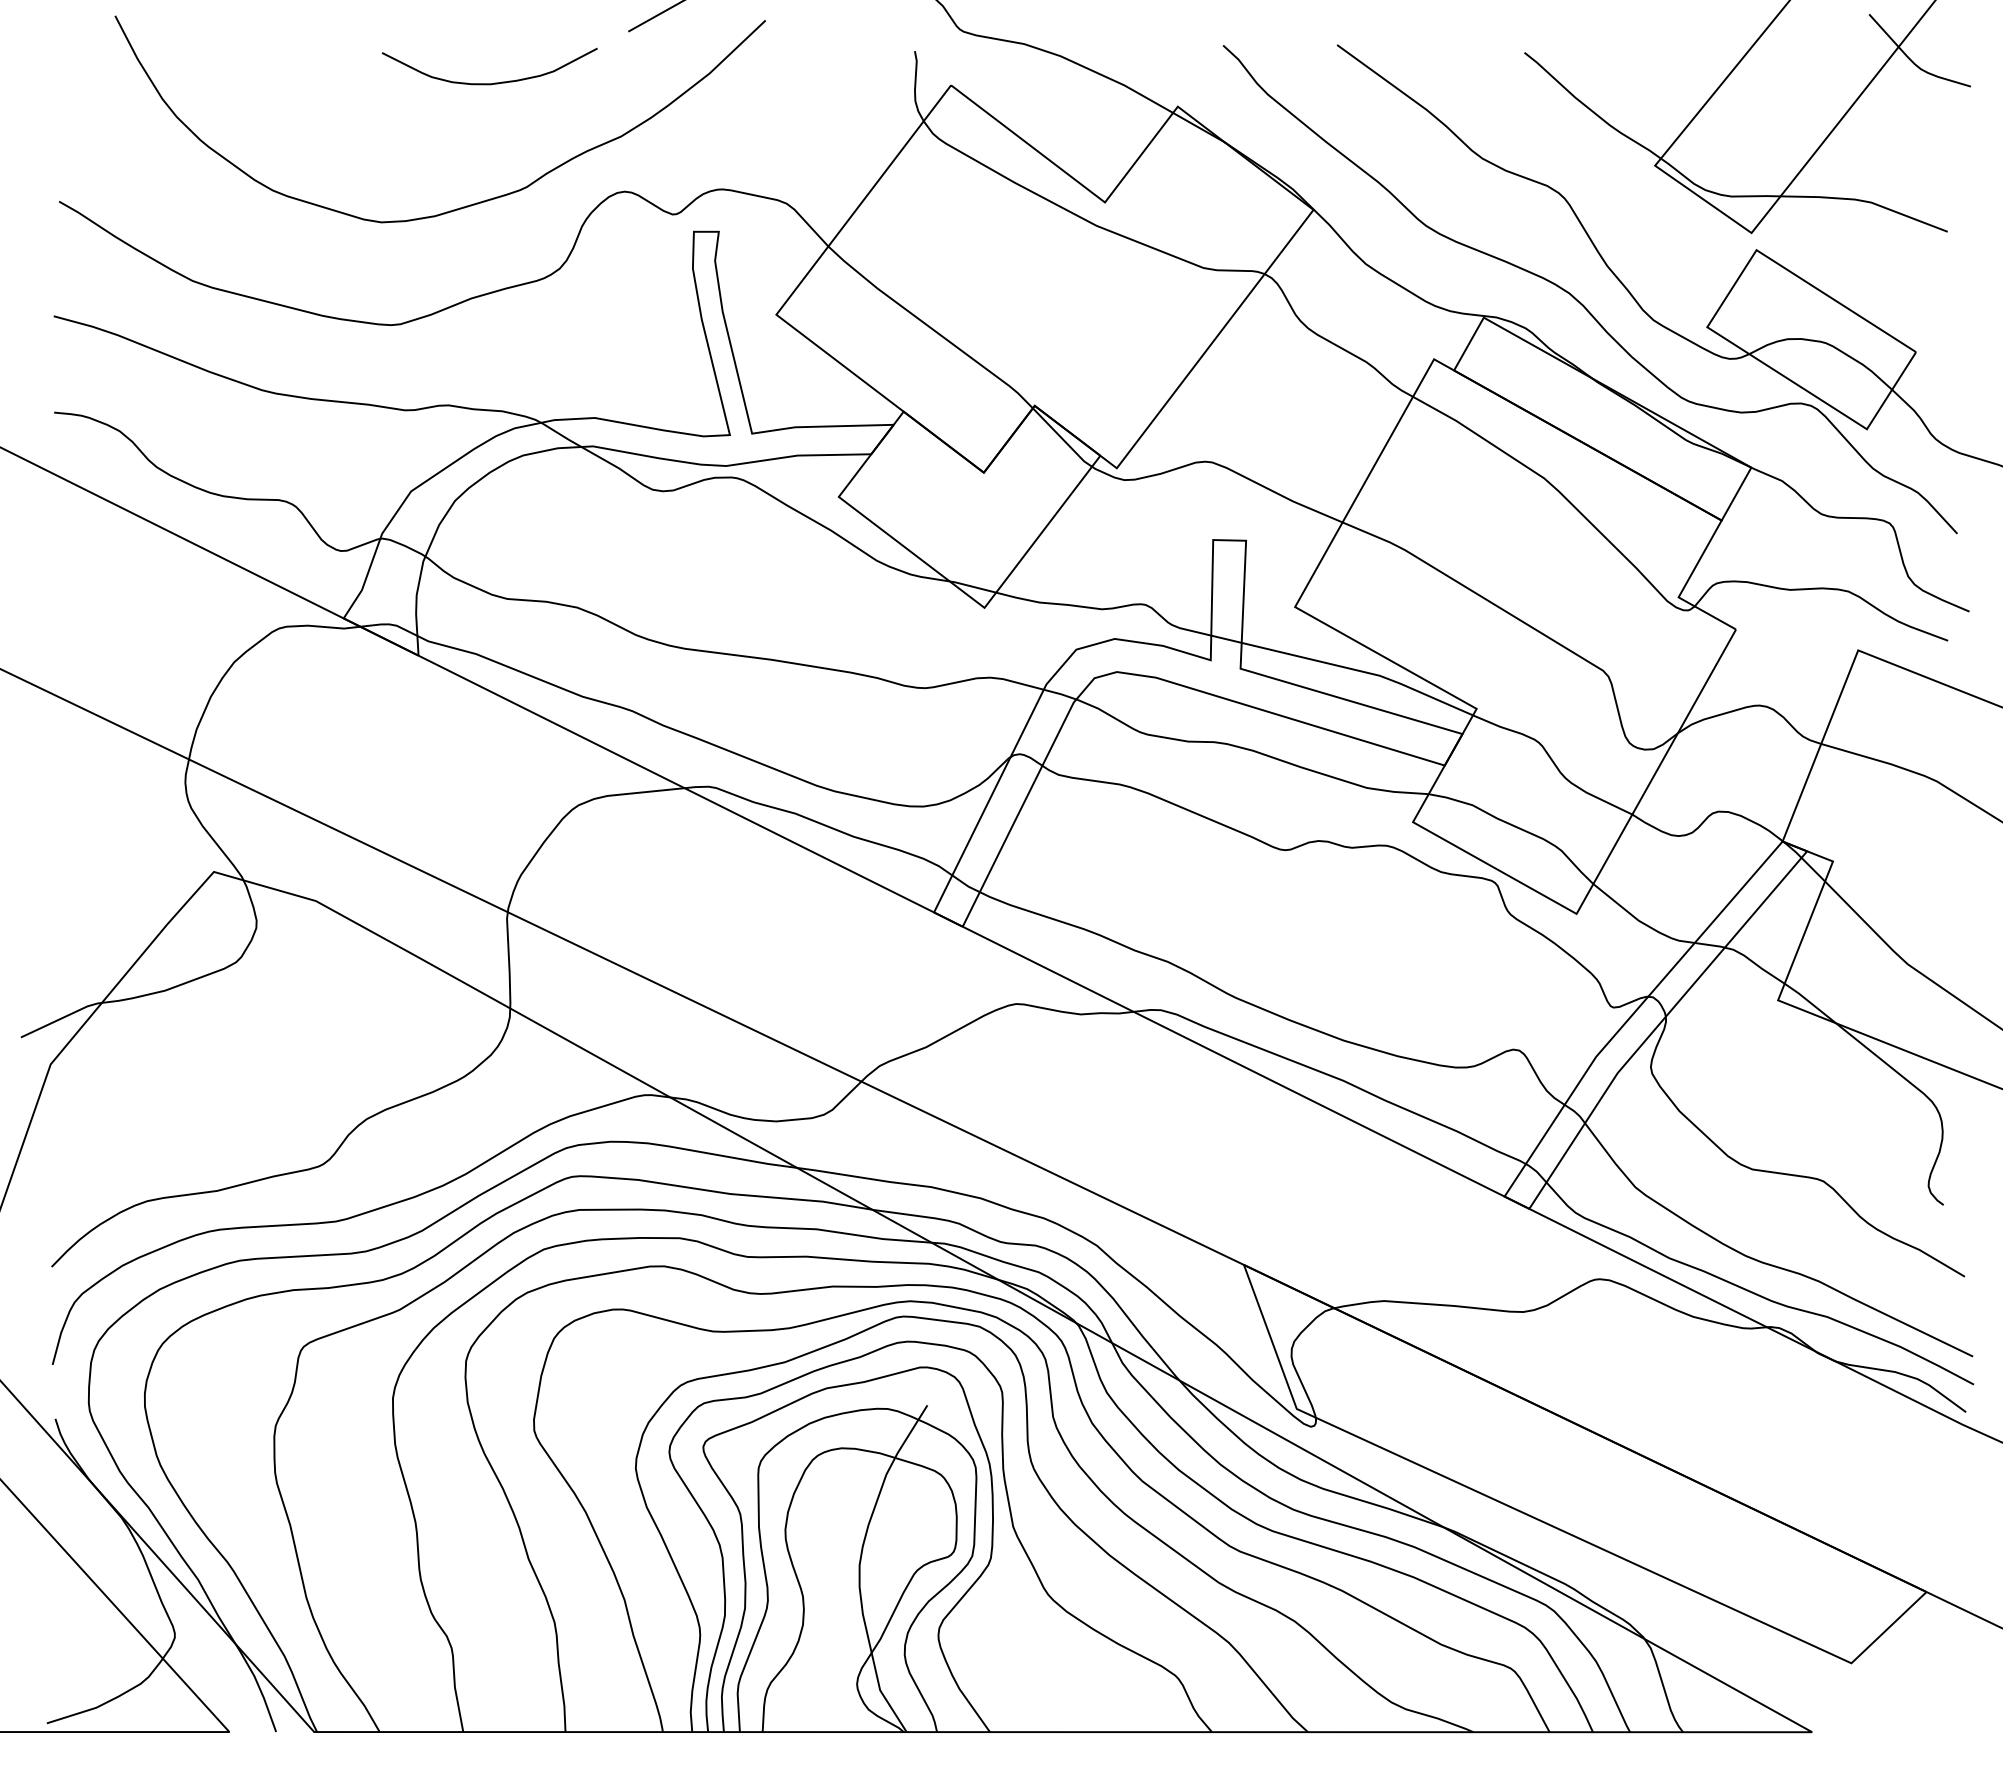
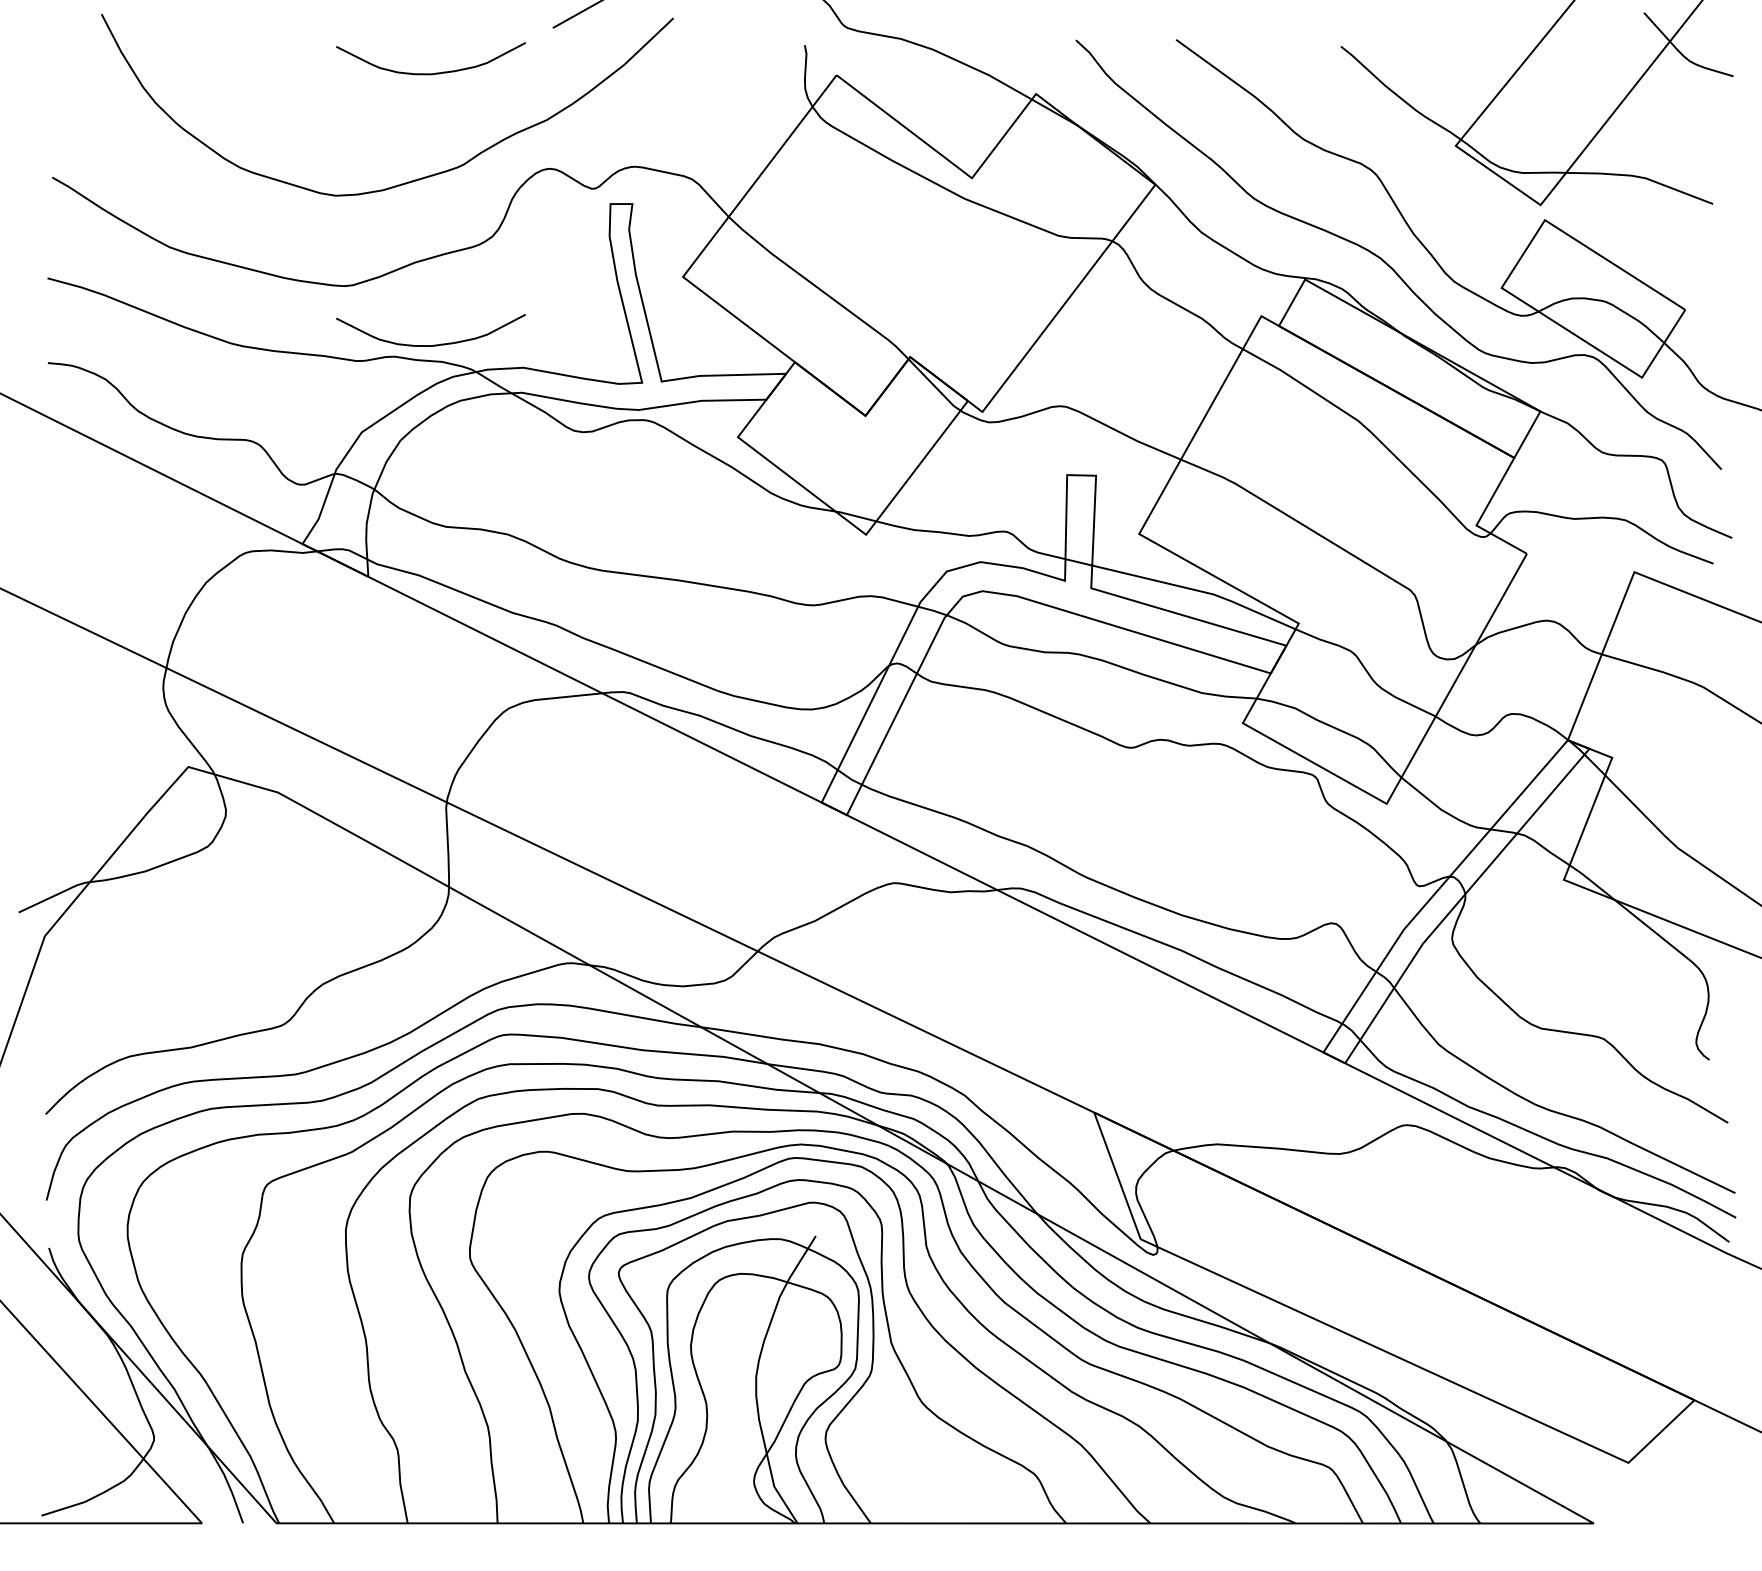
curve: (494, 391) -> (435, 344), added

